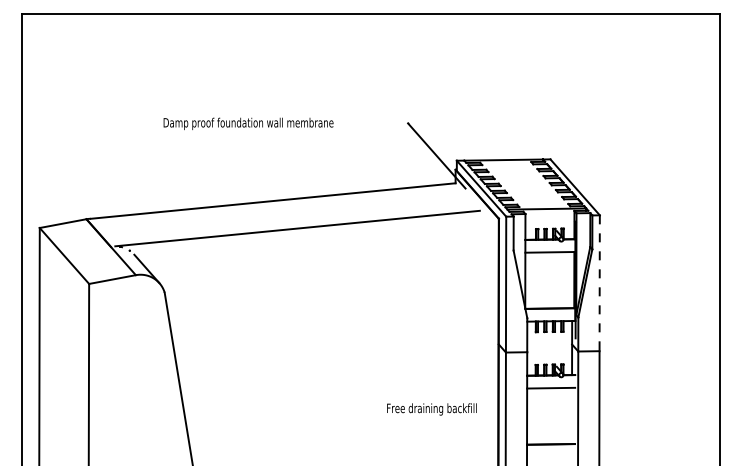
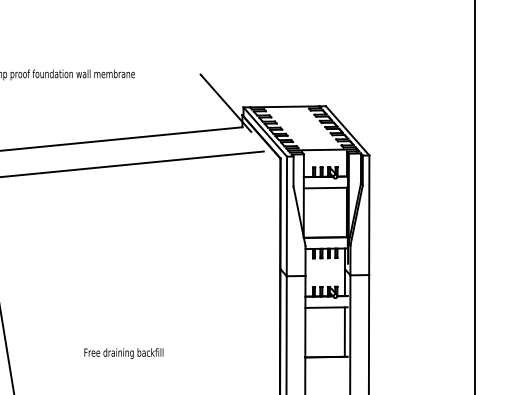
line: (599, 283) -> (369, 215), dashed -> solid
text: (431, 409) -> (123, 353), moved
line: (571, 415) -> (344, 331), added

